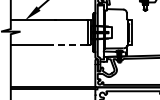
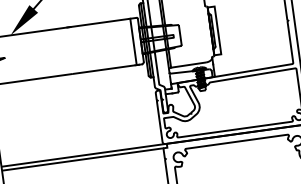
line: (70, 44) -> (104, 69), dashed -> solid

